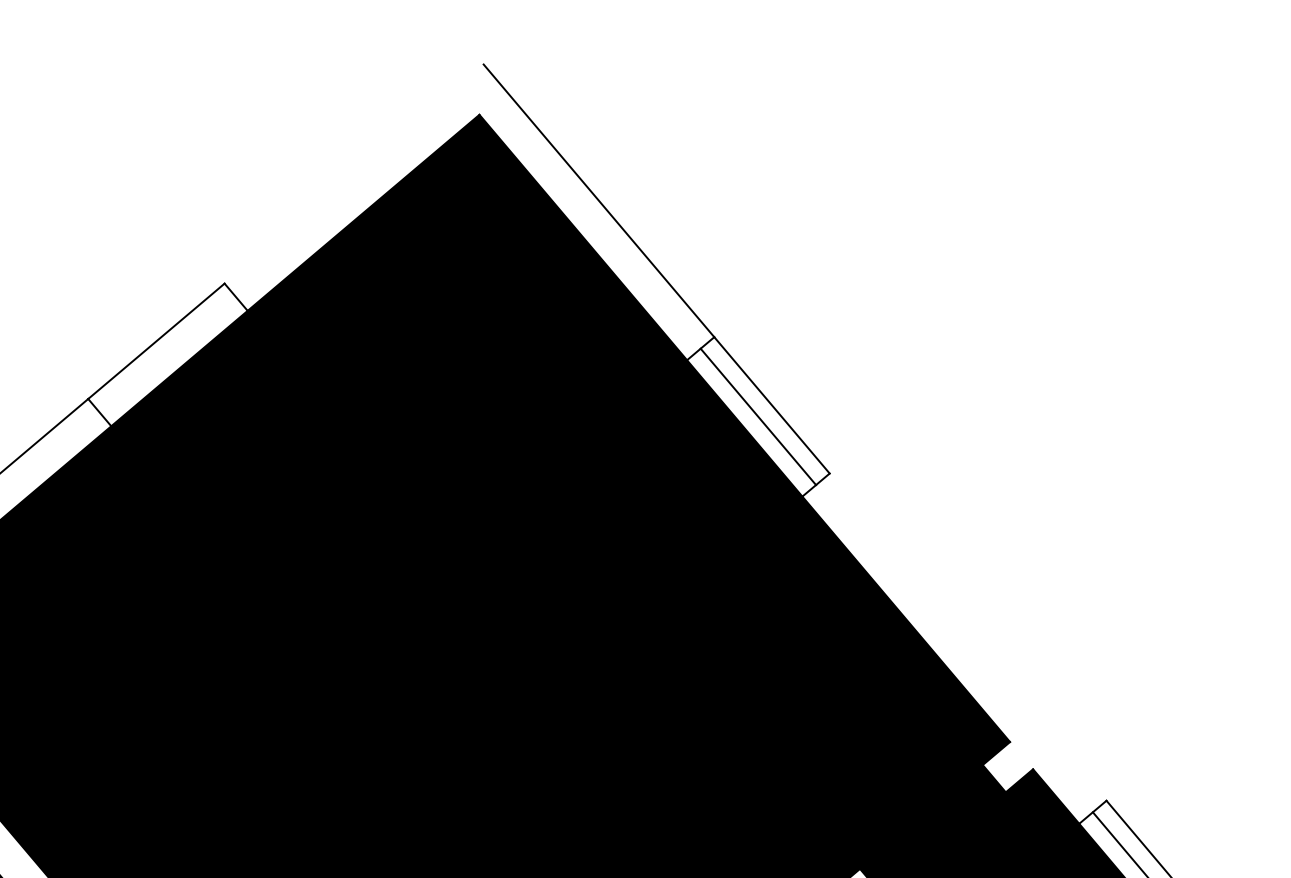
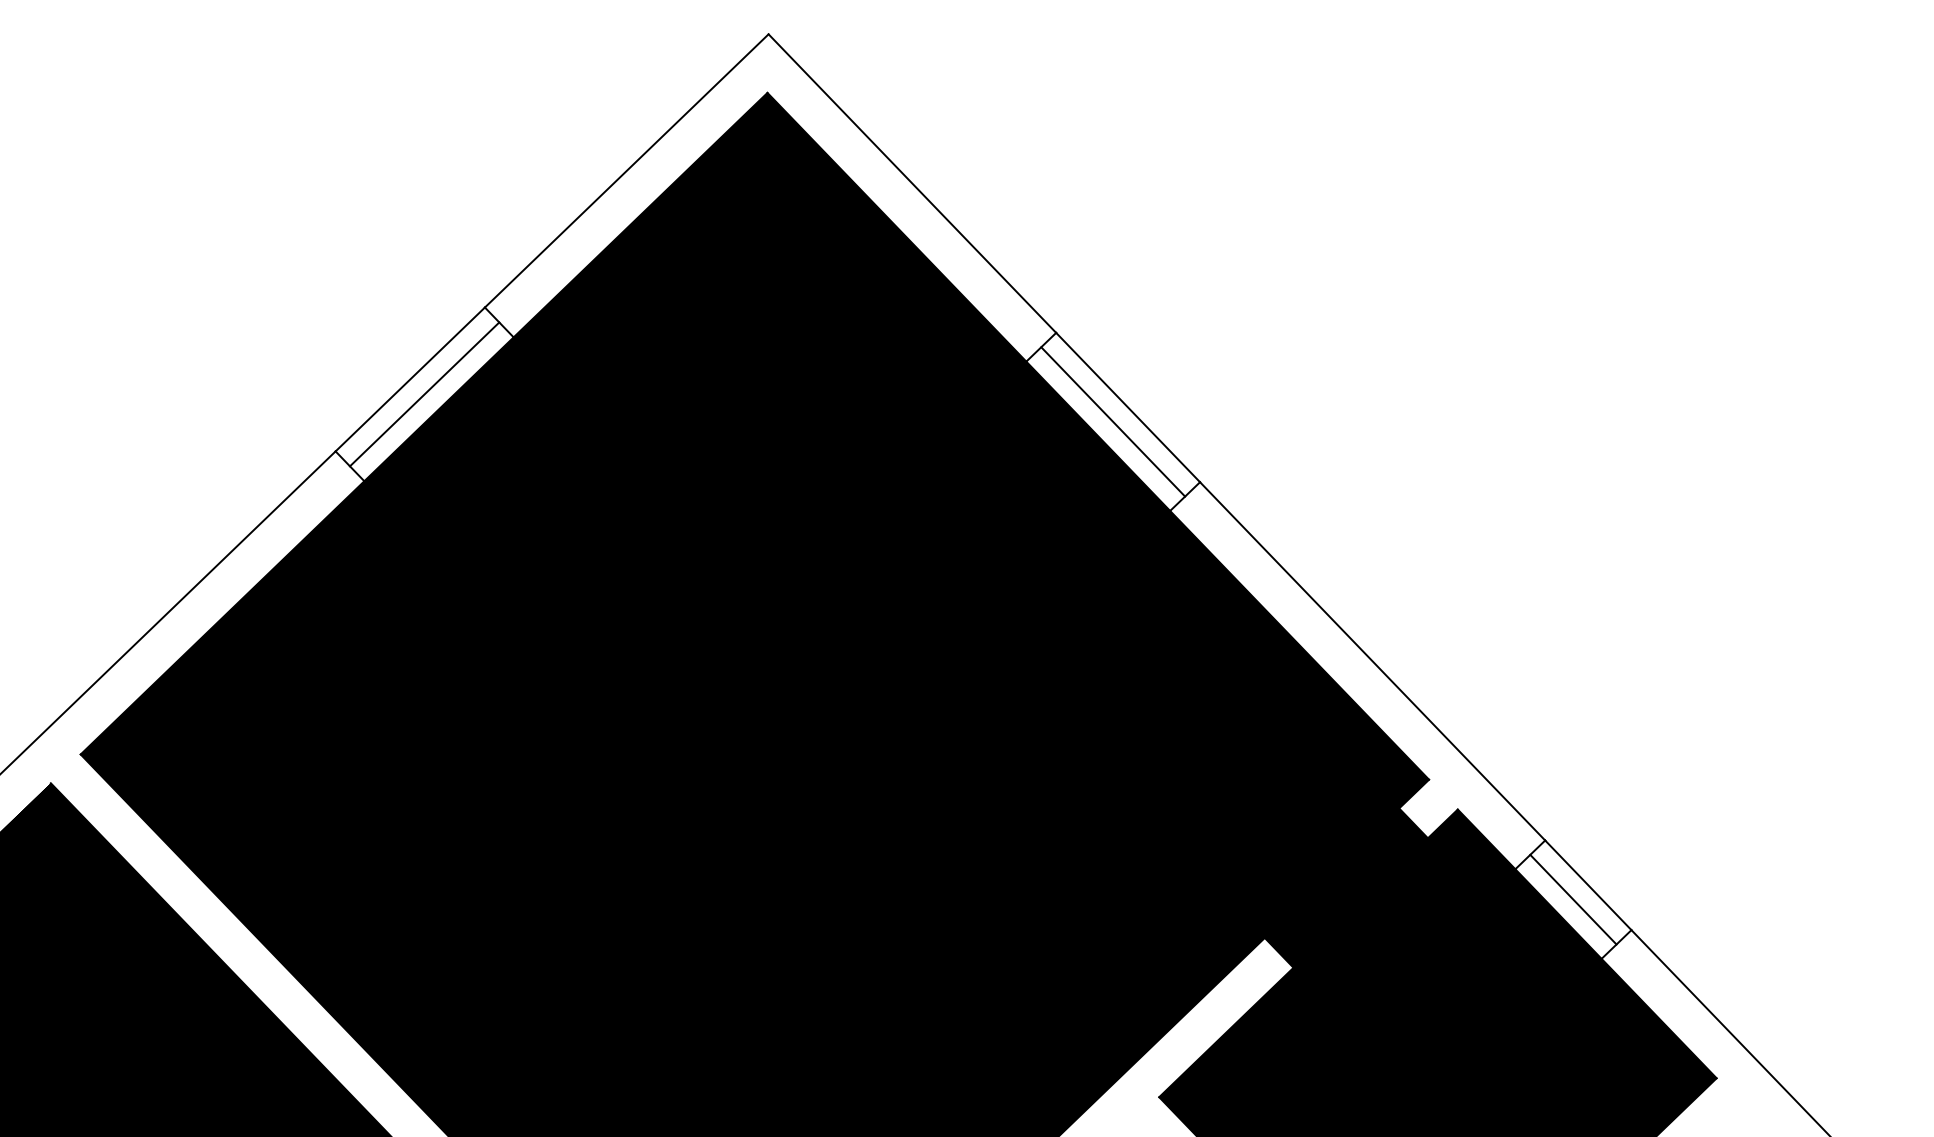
line: (353, 173) -> (626, 170), added
line: (167, 355) -> (424, 394), added
line: (967, 637) -> (1372, 661), added

